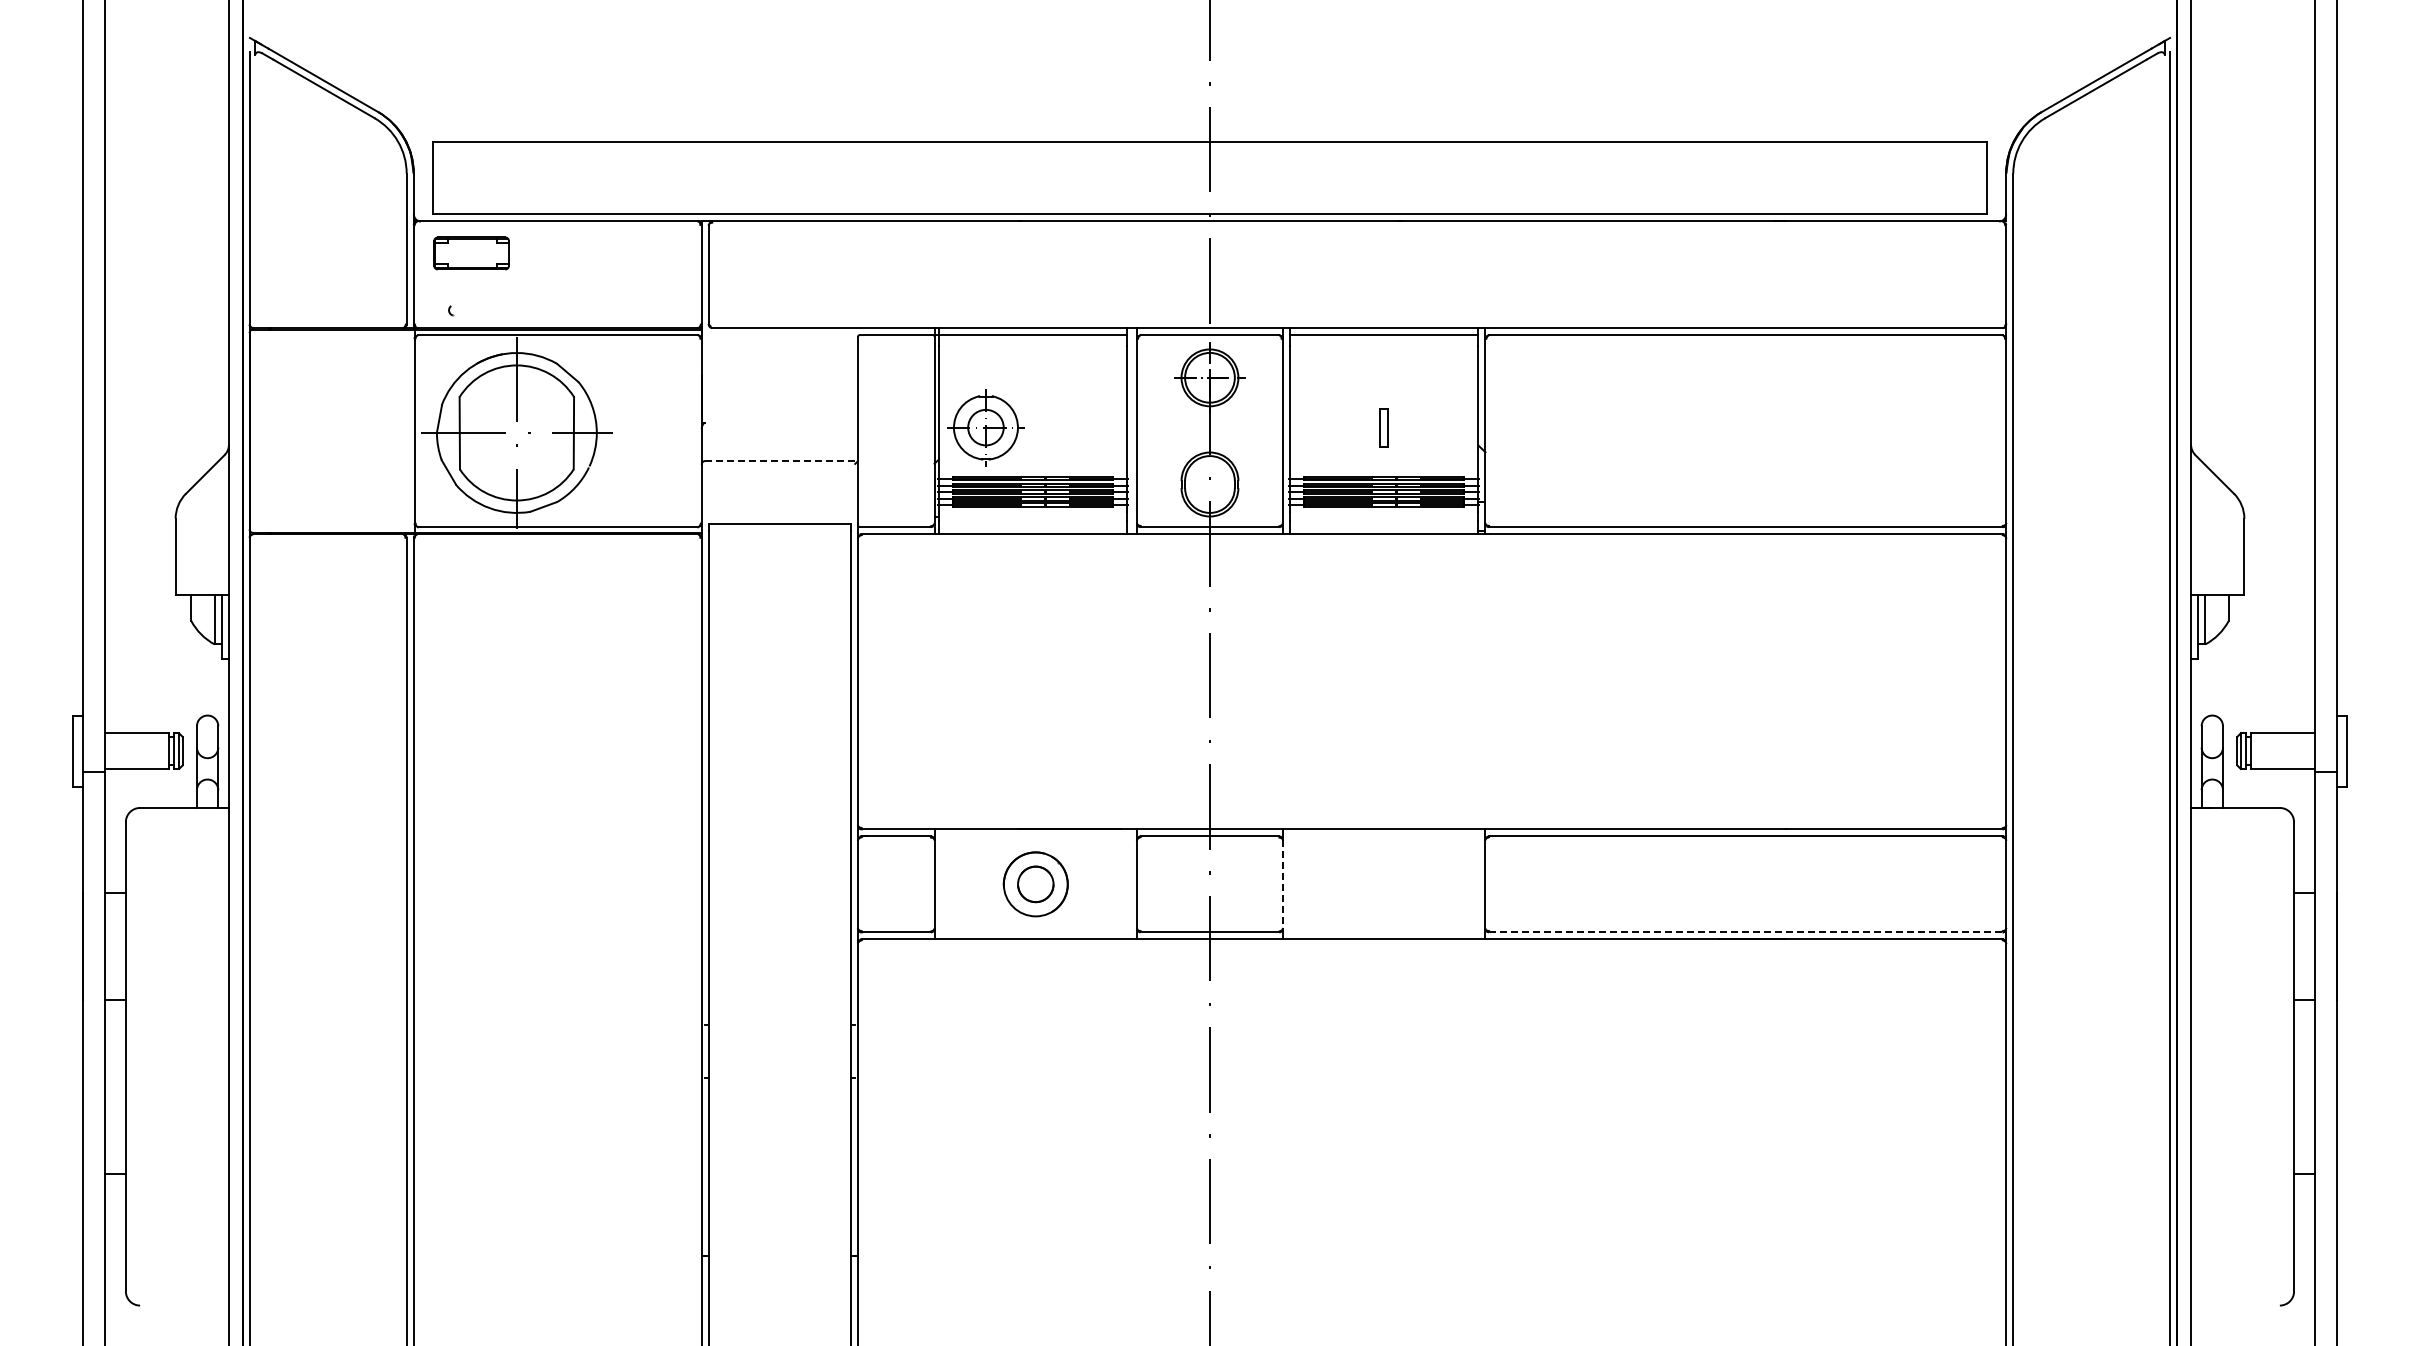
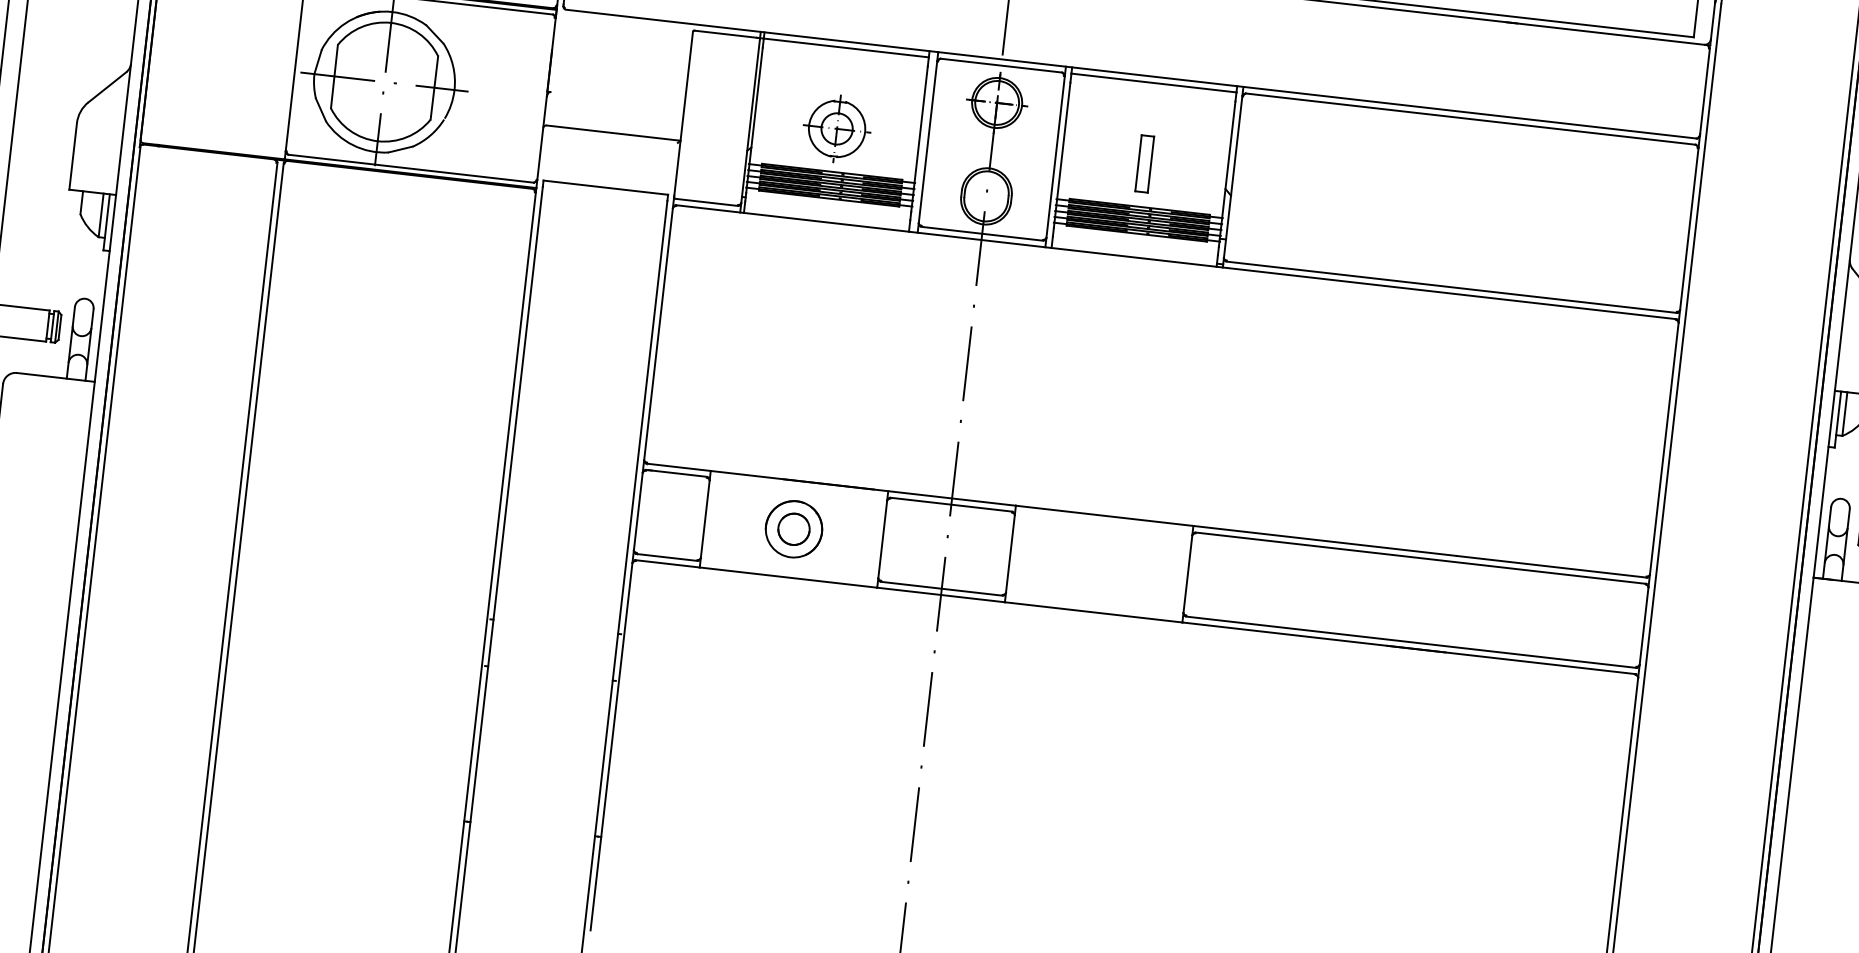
part: (985, 427) -> (836, 128), moved
part: (1383, 427) -> (1144, 163), size x1.67
line: (782, 461) -> (614, 133), dashed -> solid
line: (1282, 884) -> (1010, 554), dashed -> solid
line: (1745, 932) -> (1410, 642), dashed -> solid

